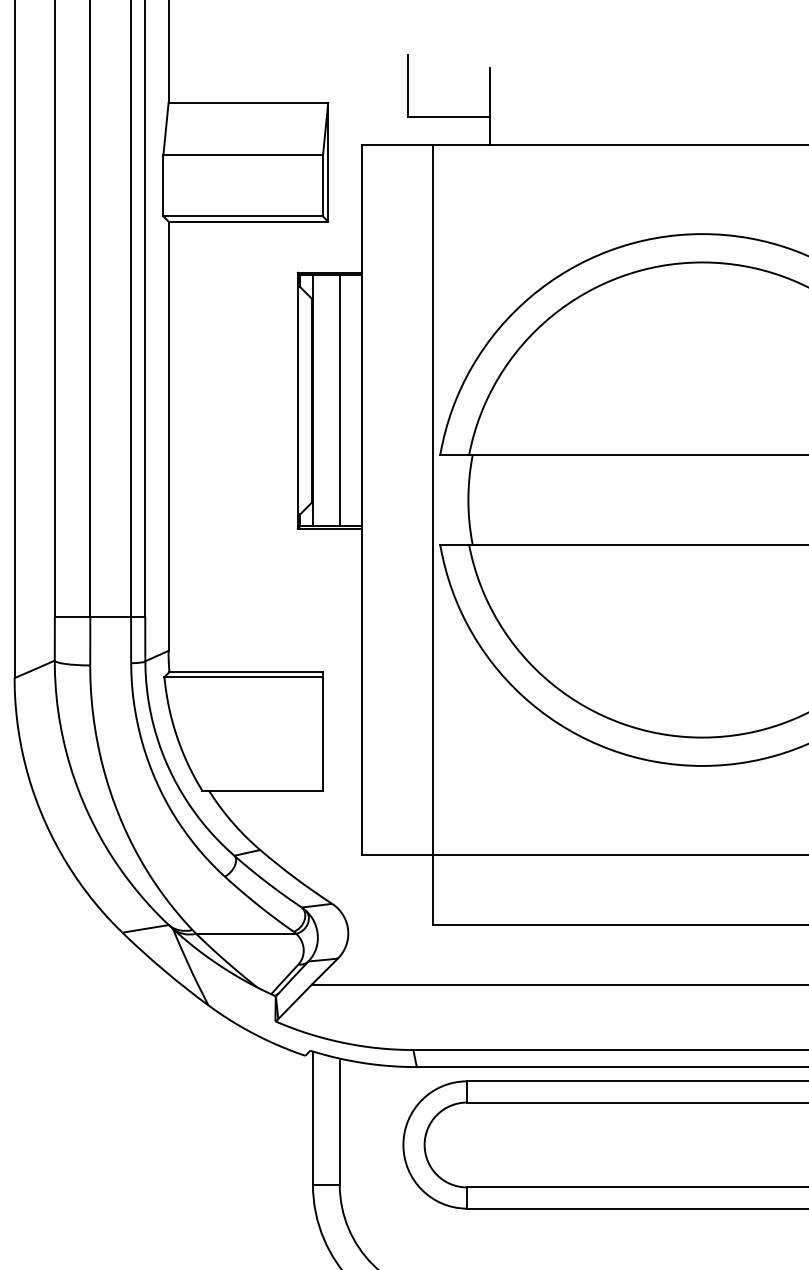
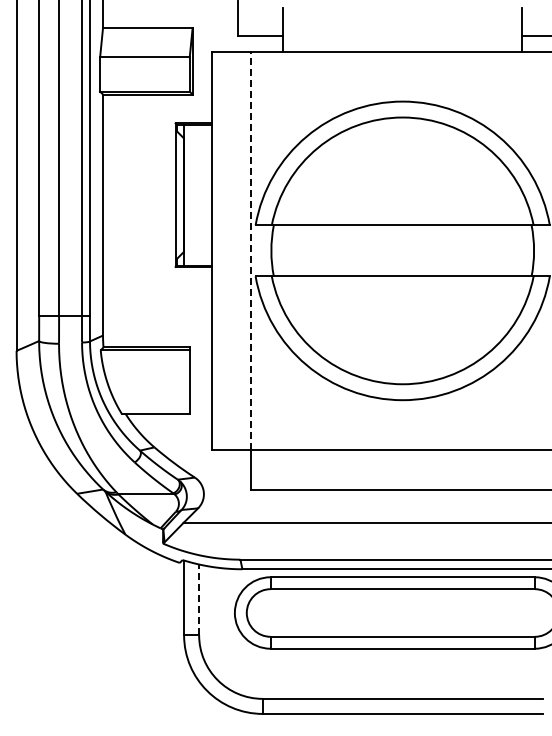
line: (340, 399) -> (199, 194), removed
line: (433, 499) -> (251, 250), solid -> dashed
line: (340, 1120) -> (199, 599), solid -> dashed

